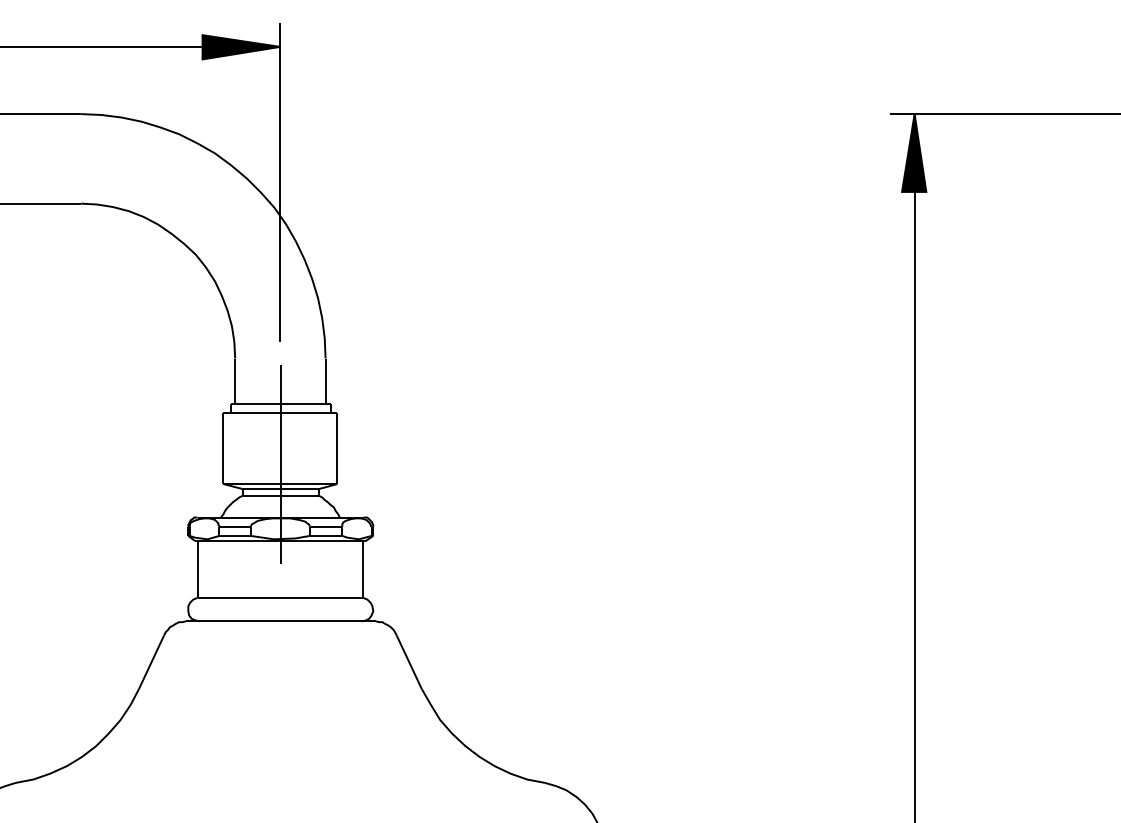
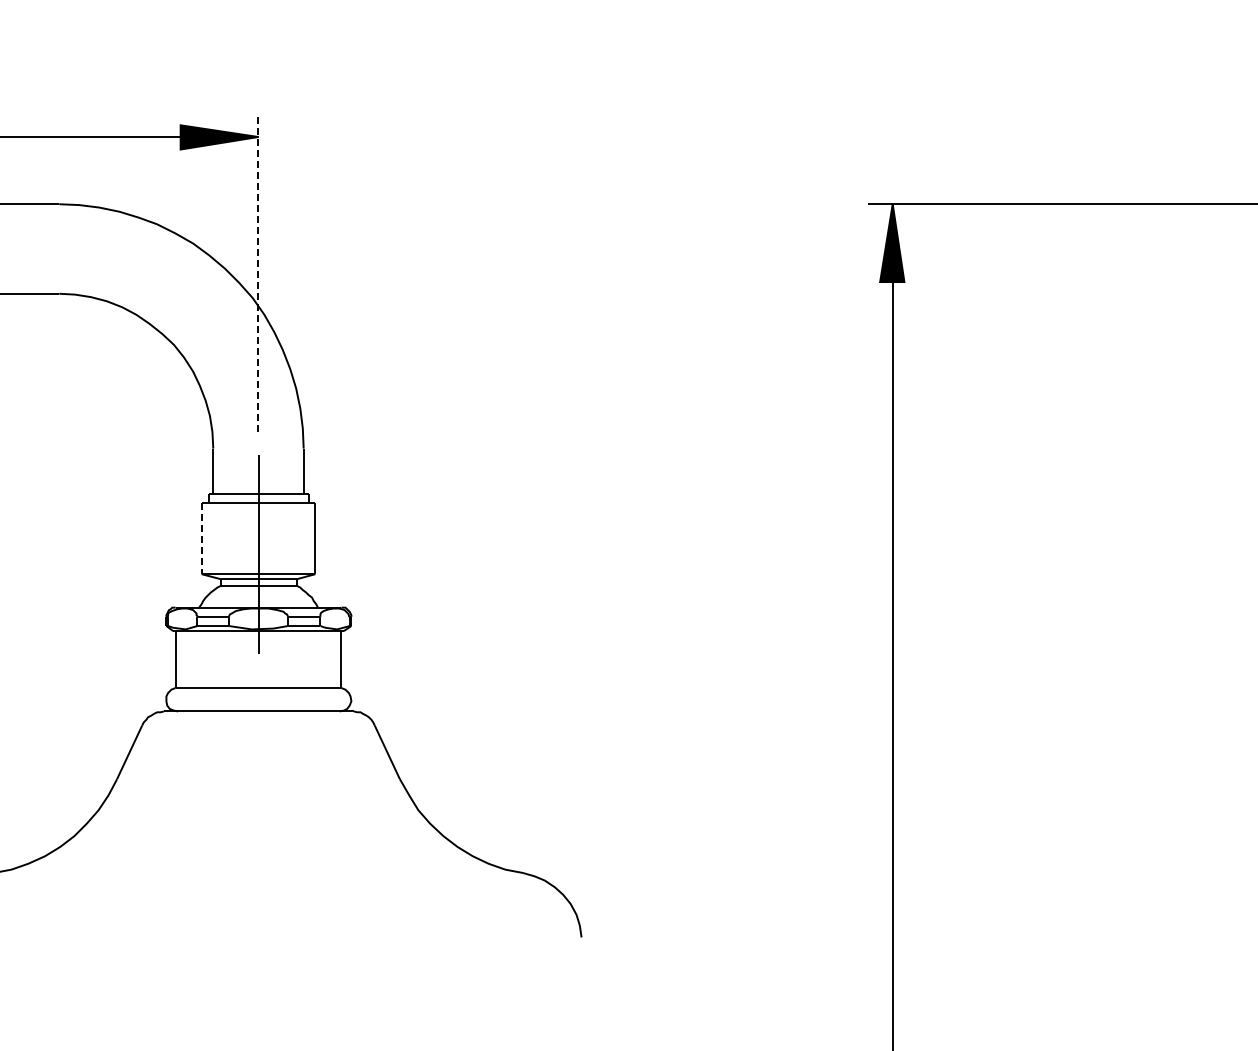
line: (280, 182) -> (258, 272), solid -> dashed
line: (223, 448) -> (201, 538), solid -> dashed

